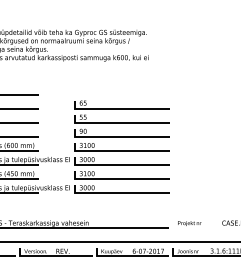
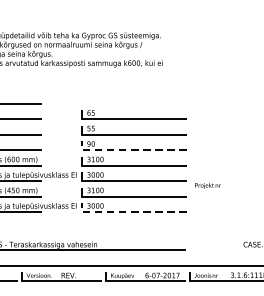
line: (117, 136) -> (128, 149), solid -> dashed
line: (117, 193) -> (128, 212), solid -> dashed
text: (189, 223) -> (207, 185), moved

